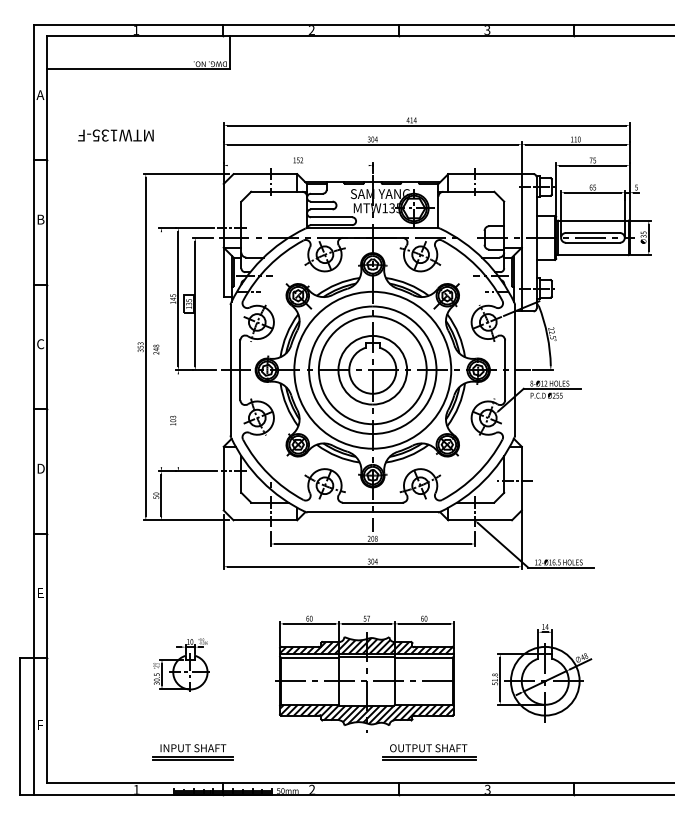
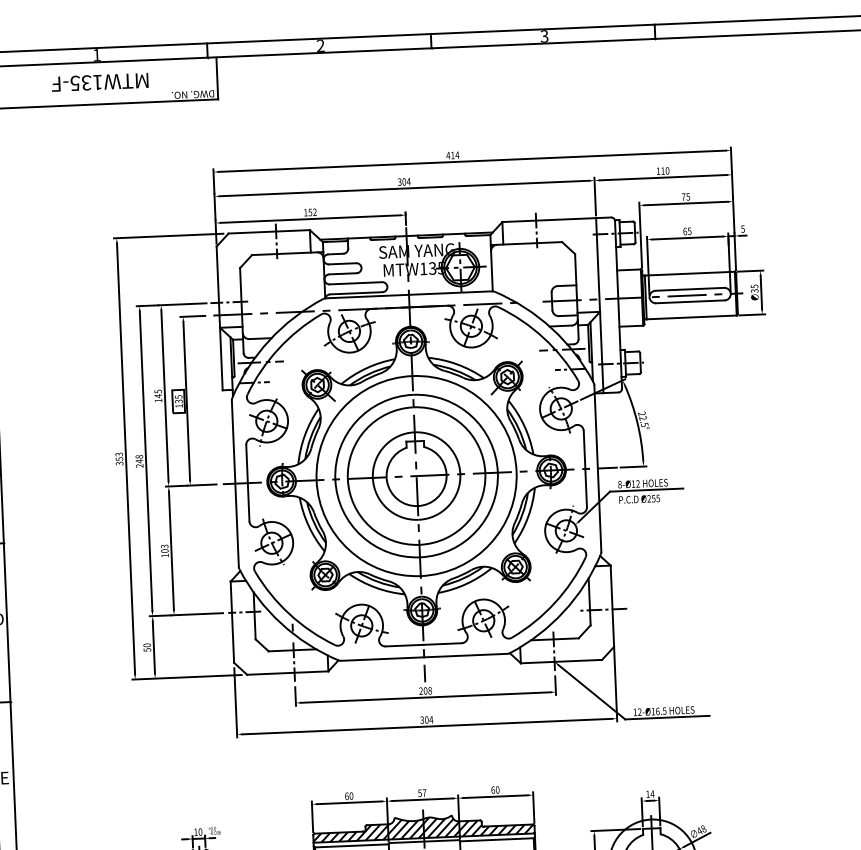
text: (115, 135) -> (99, 82), moved
line: (297, 165) -> (309, 219), added
line: (161, 349) -> (146, 460), added
line: (178, 420) -> (171, 550), added

